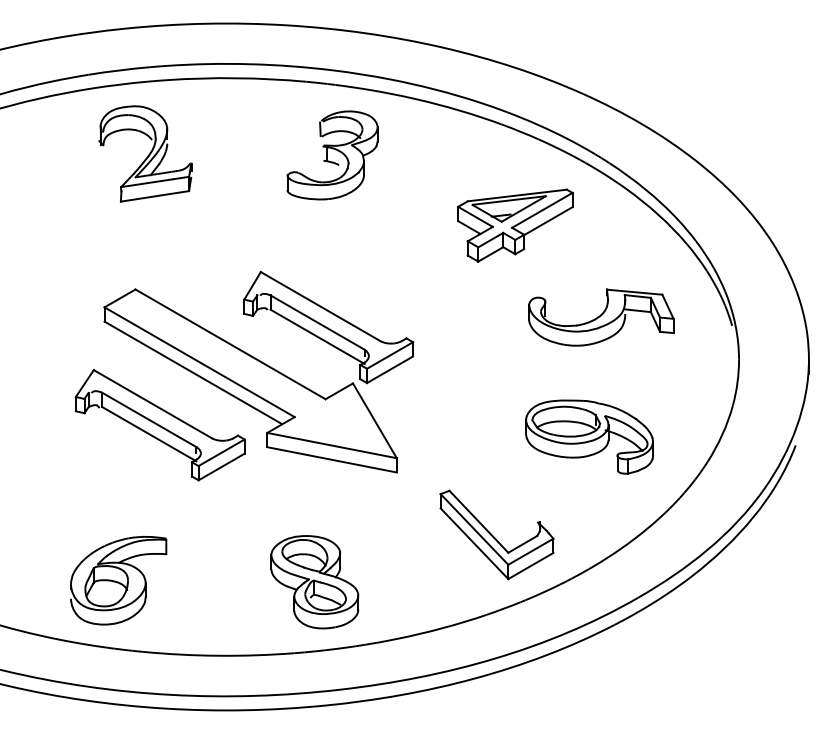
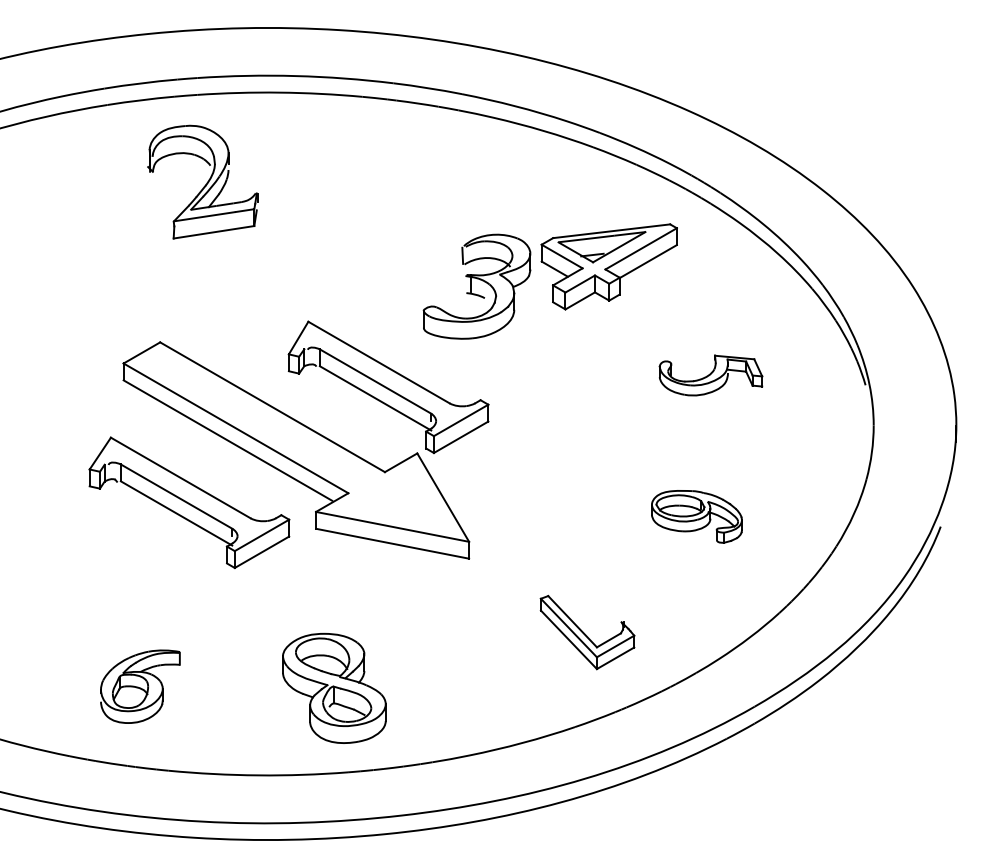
part: (145, 153) -> (202, 181), moved
part: (332, 155) -> (477, 286), moved
part: (601, 317) -> (711, 375), size x0.6
part: (589, 436) -> (696, 516), size x0.6
part: (496, 534) -> (586, 632), size x0.7
part: (118, 580) -> (140, 686), size x0.7
part: (314, 582) -> (333, 688), moved

